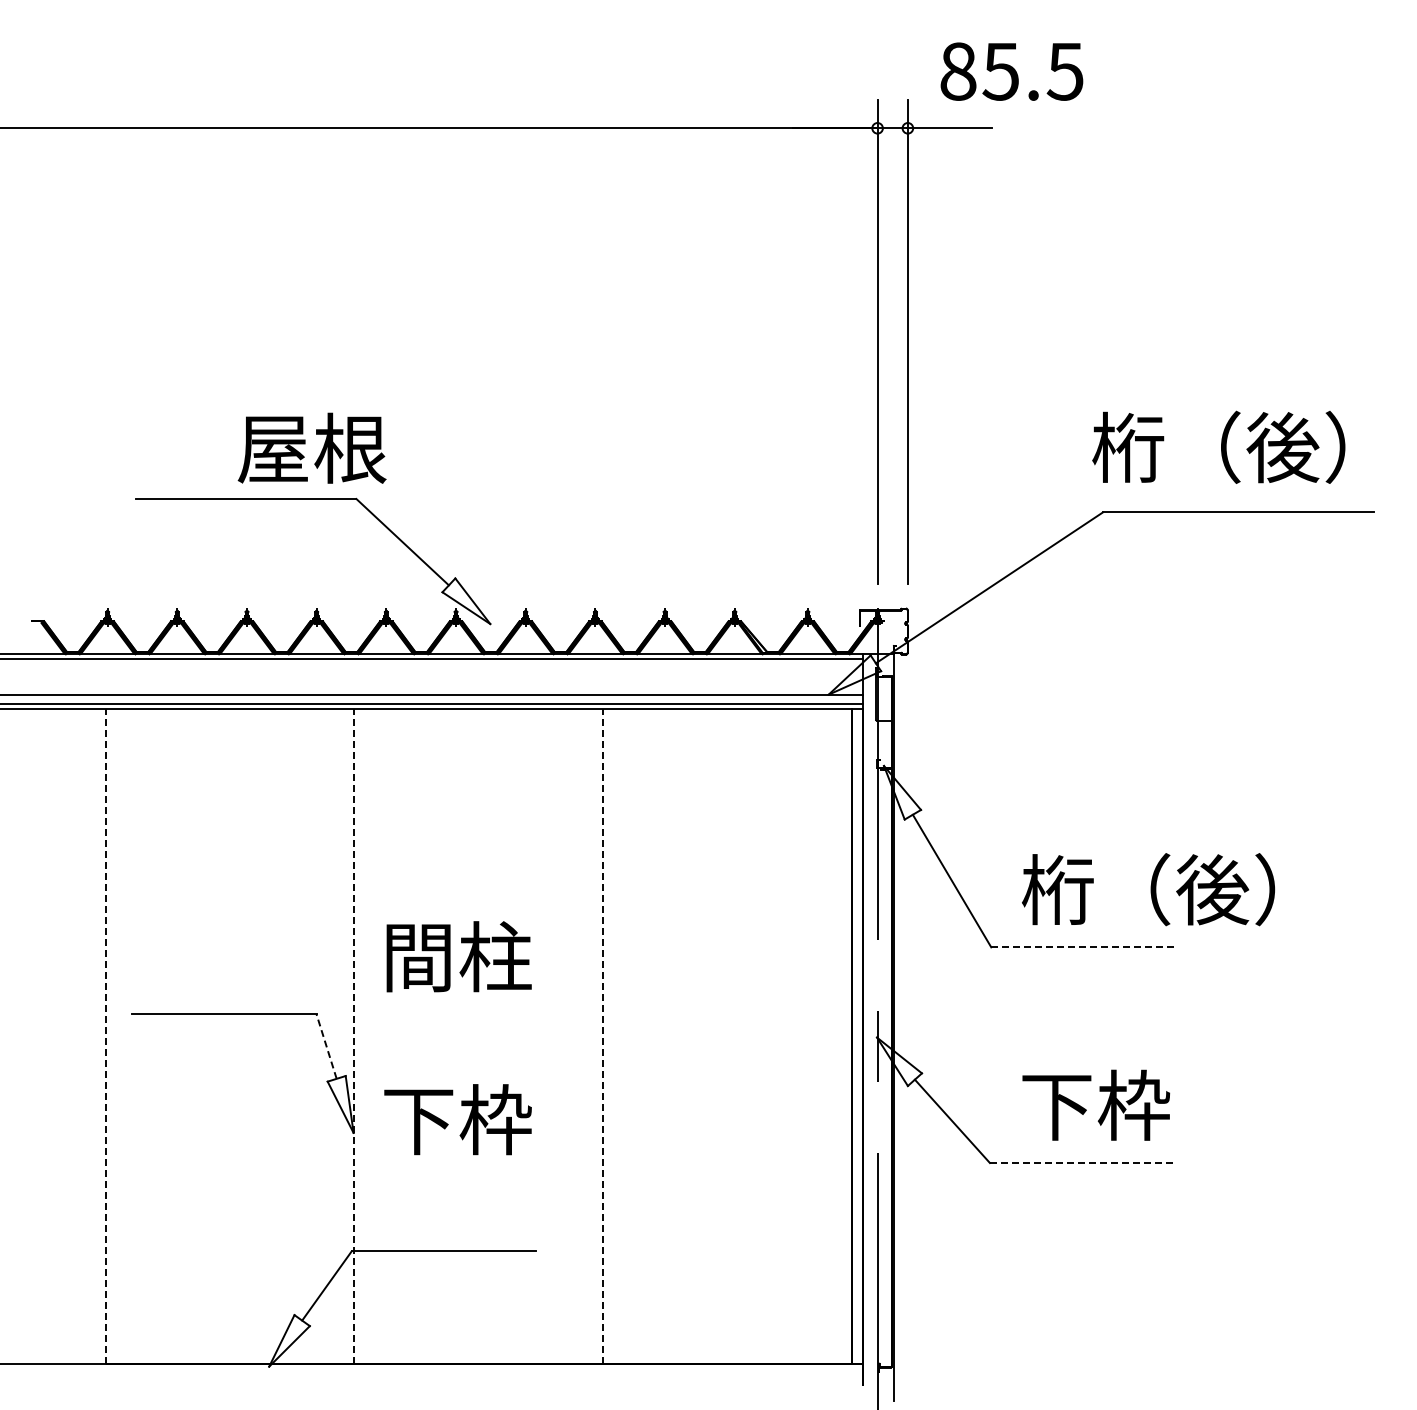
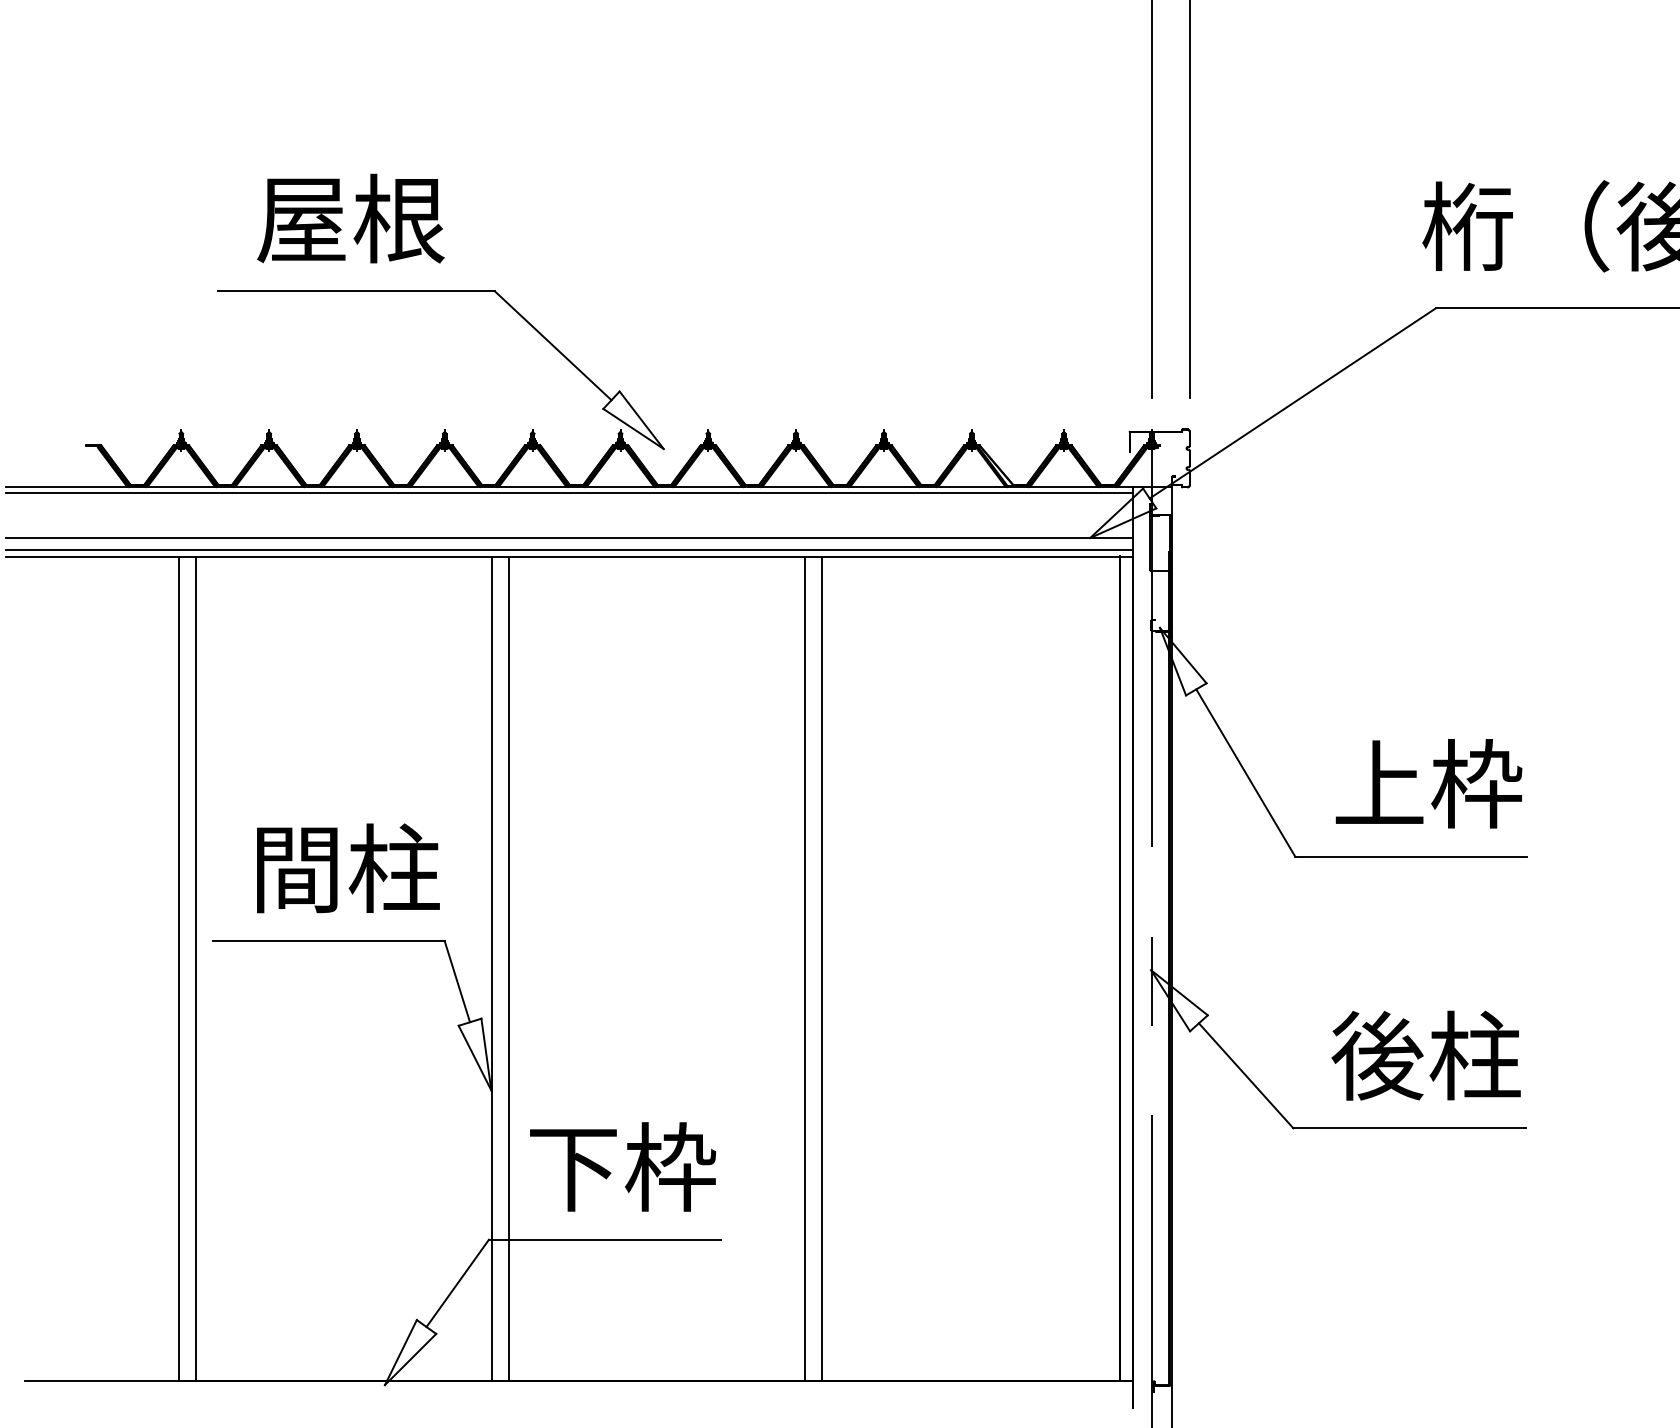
text: (311, 447) -> (350, 217), moved
text: (1148, 889) -> (1493, 783), 桁（後） -> 上枠
line: (1083, 947) -> (1411, 856), dashed -> solid
text: (458, 956) -> (347, 868), moved
line: (106, 1036) -> (179, 968), dashed -> solid
line: (119, 1036) -> (196, 968), added
line: (354, 1036) -> (492, 968), dashed -> solid
line: (367, 1036) -> (508, 968), added
line: (602, 1036) -> (805, 968), dashed -> solid
line: (615, 1036) -> (821, 968), added
line: (326, 1046) -> (457, 981), dashed -> solid
text: (1095, 1104) -> (1426, 1054), 下枠 -> 後柱
text: (457, 1119) -> (622, 1166), moved
line: (1082, 1163) -> (1410, 1128), dashed -> solid

